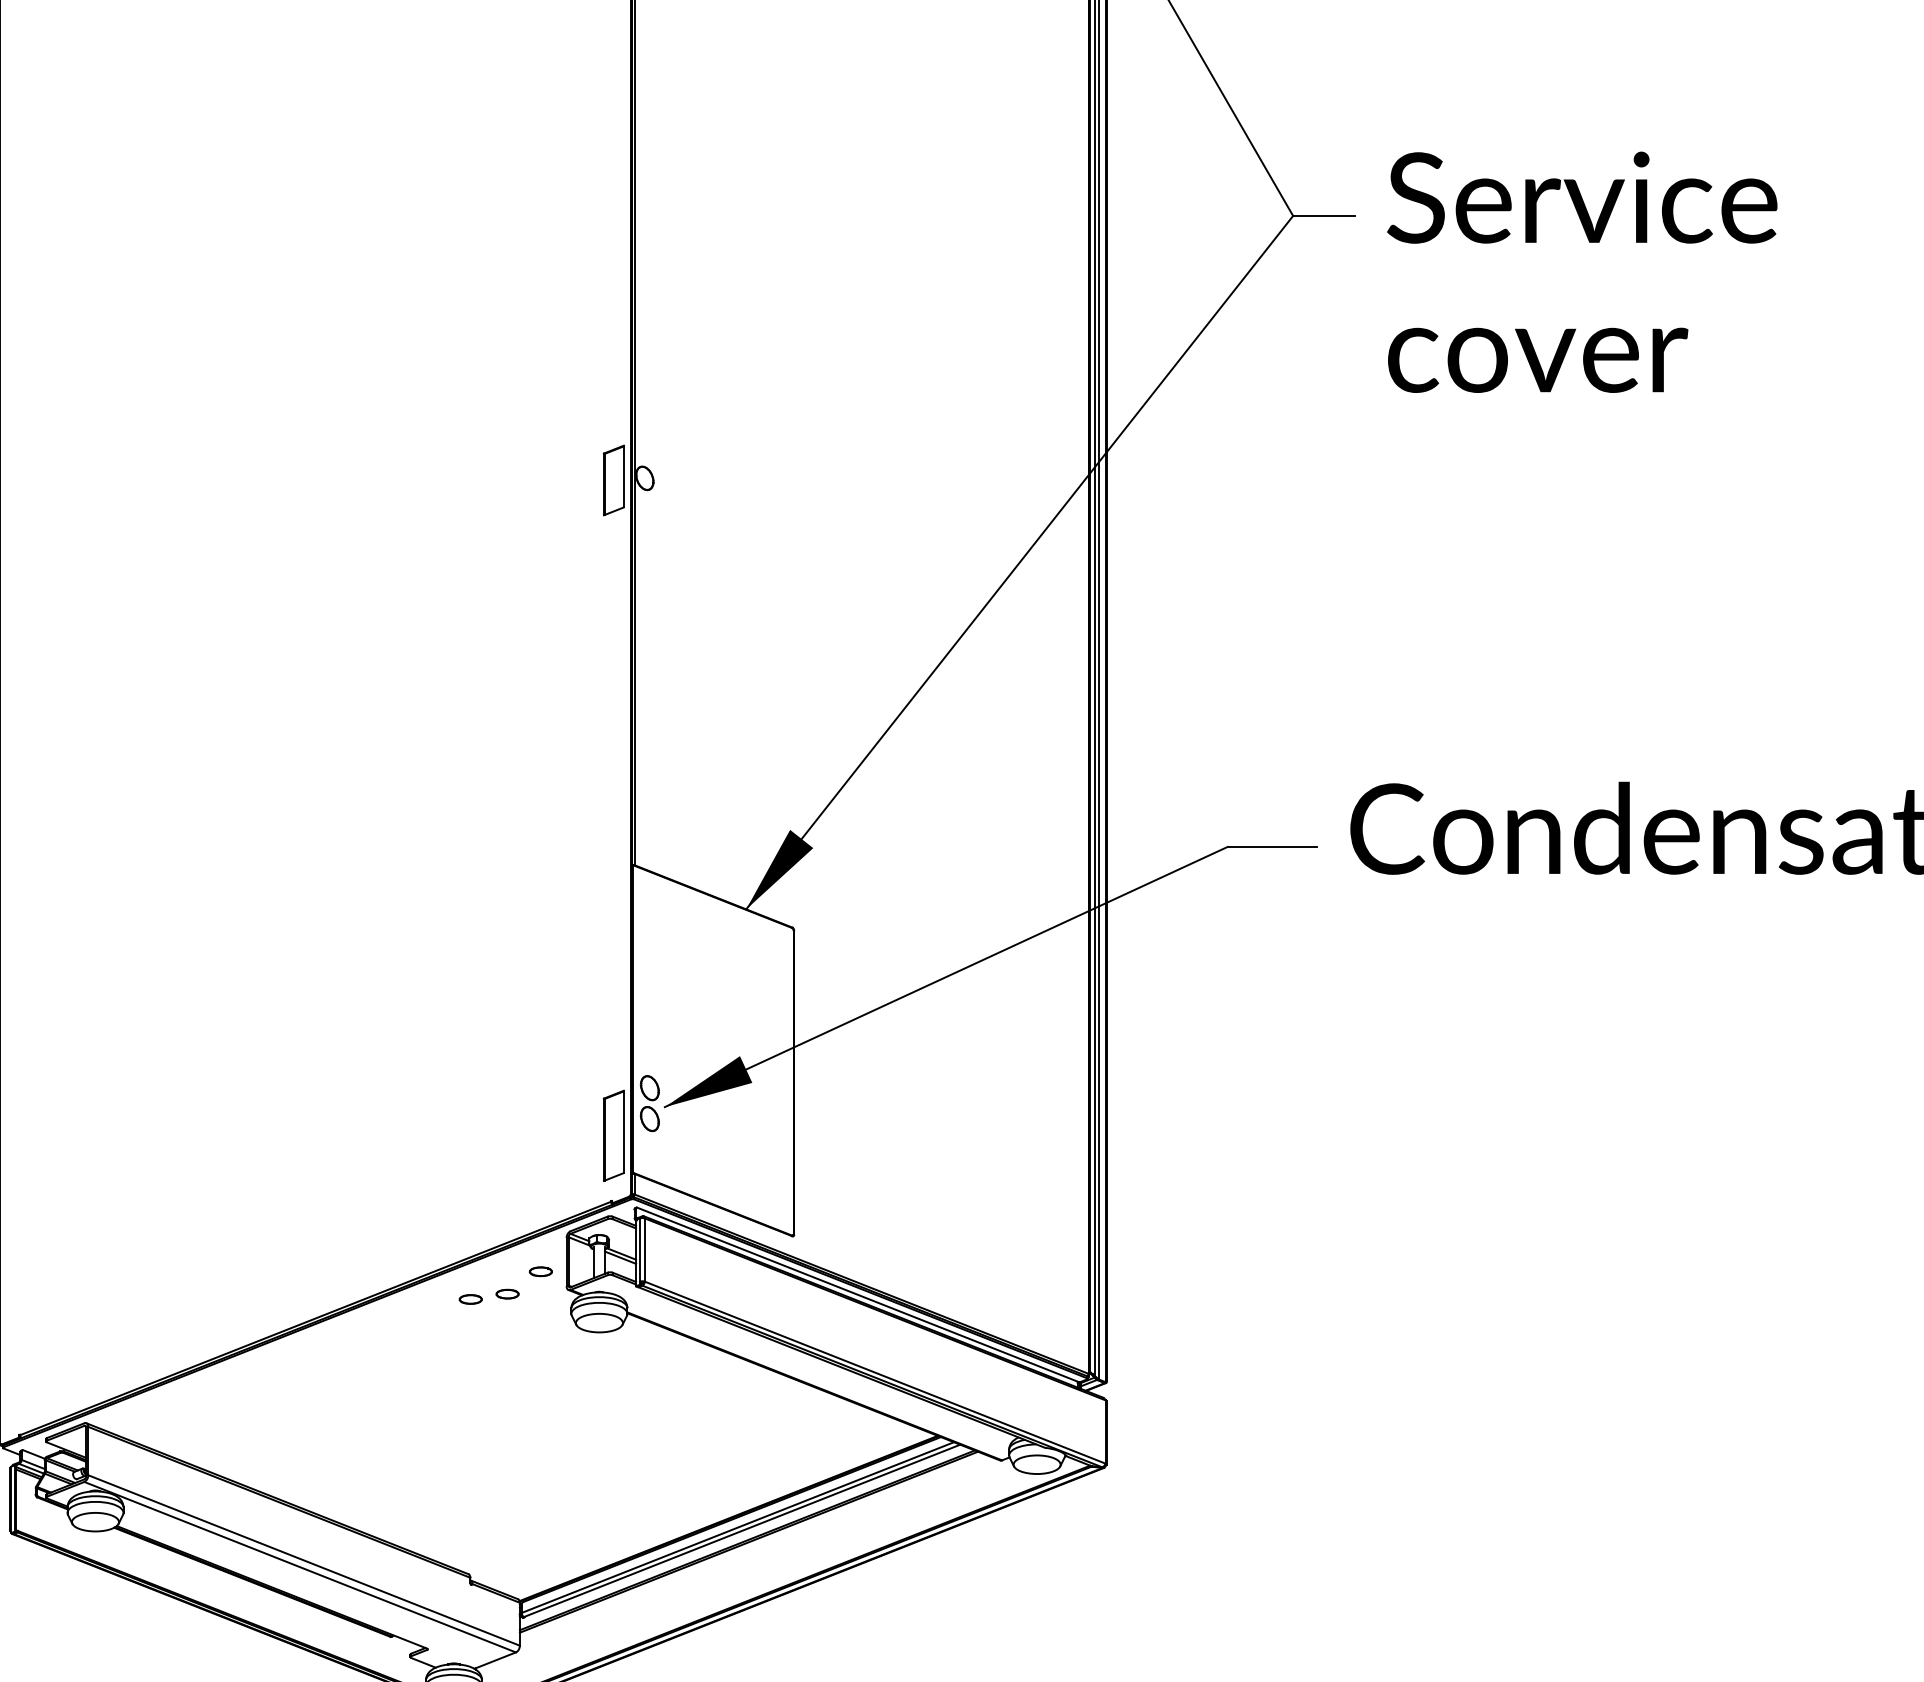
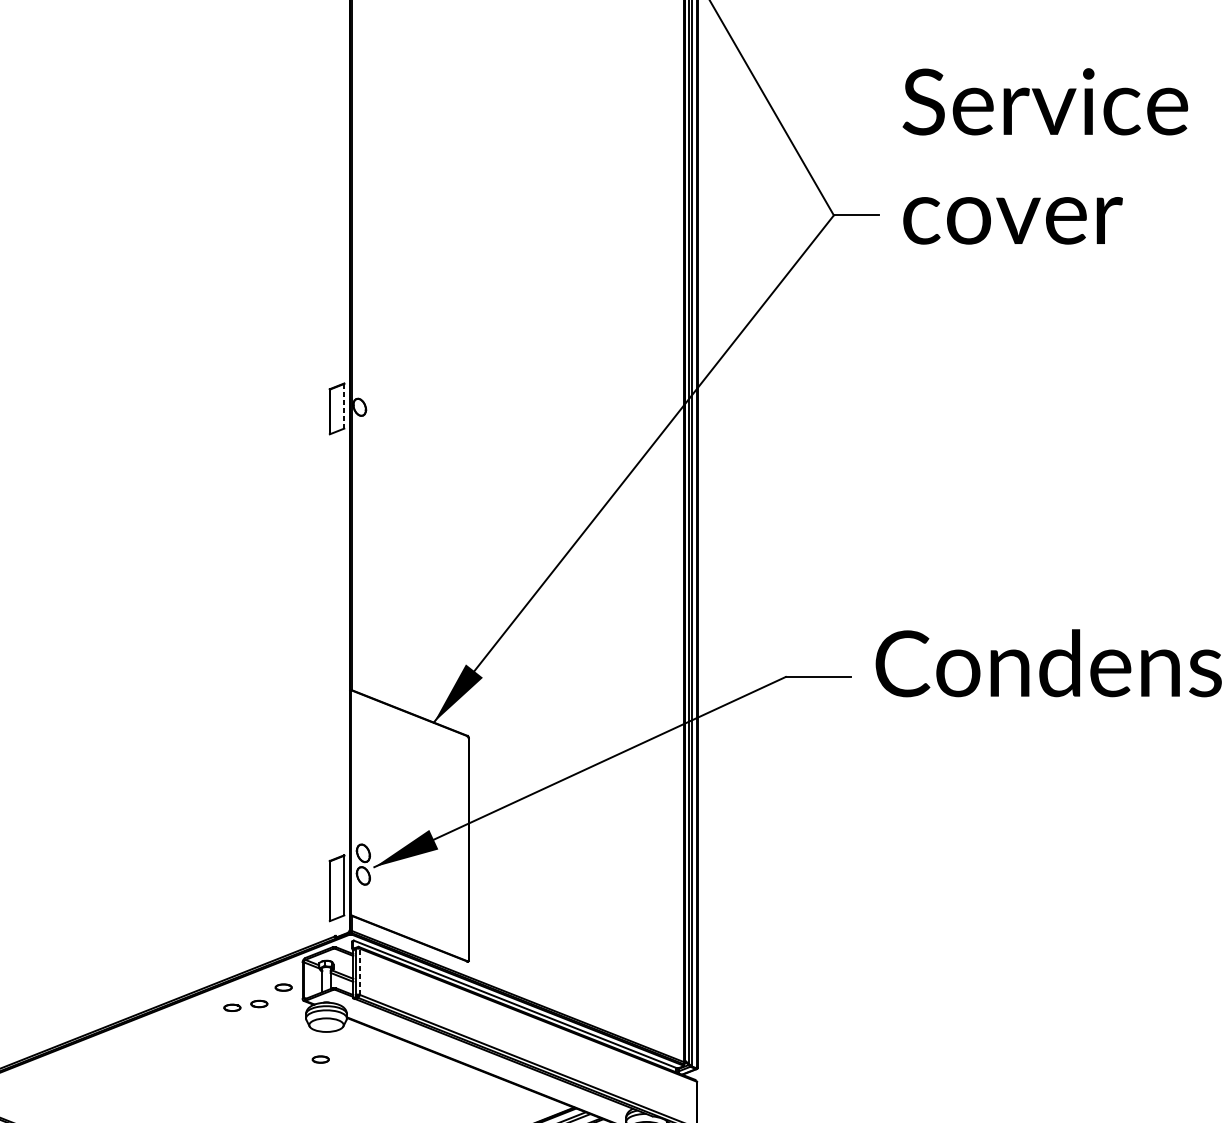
text: (1582, 271) -> (1045, 155), moved
line: (623, 476) -> (344, 405), solid -> dashed
line: (644, 1250) -> (359, 972), solid -> dashed
part: (591, 1369) -> (320, 1059), added

